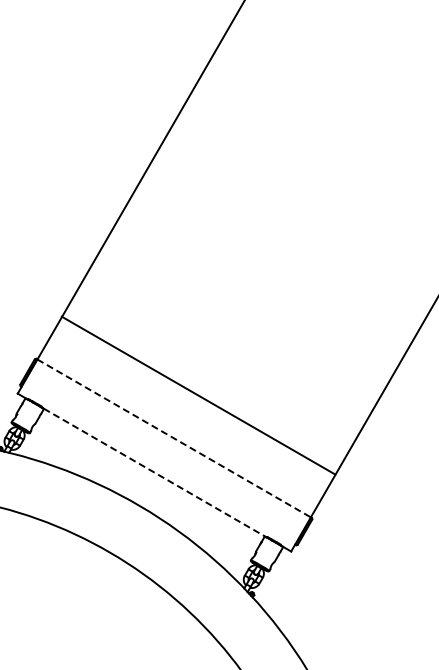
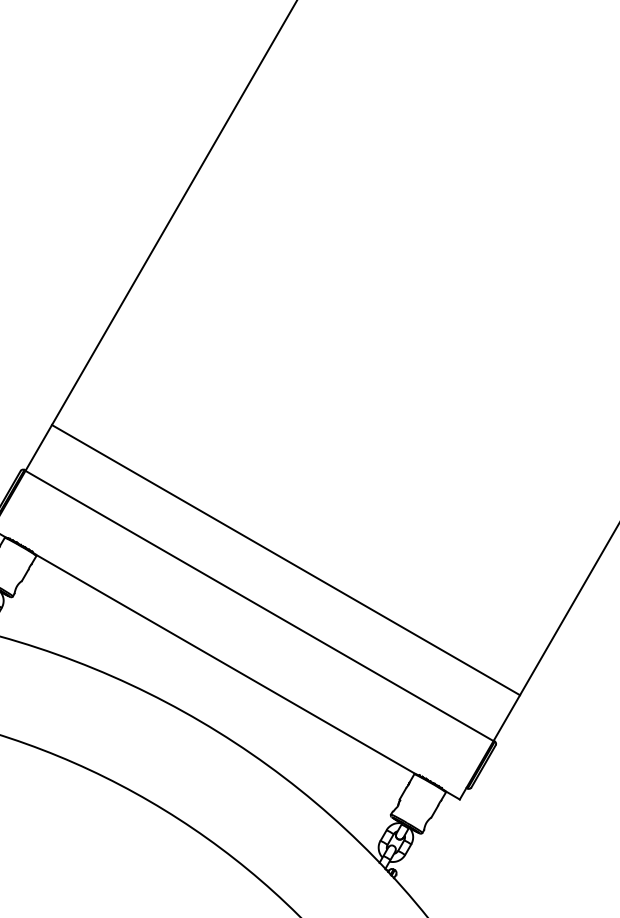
line: (198, 395) -> (285, 559), moved
line: (174, 438) -> (260, 606), dashed -> solid
line: (154, 472) -> (225, 664), dashed -> solid

